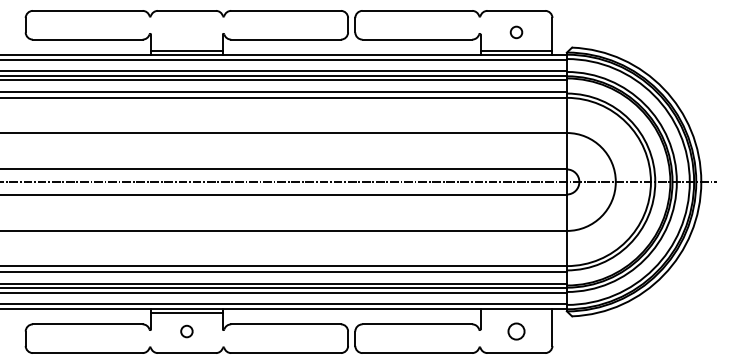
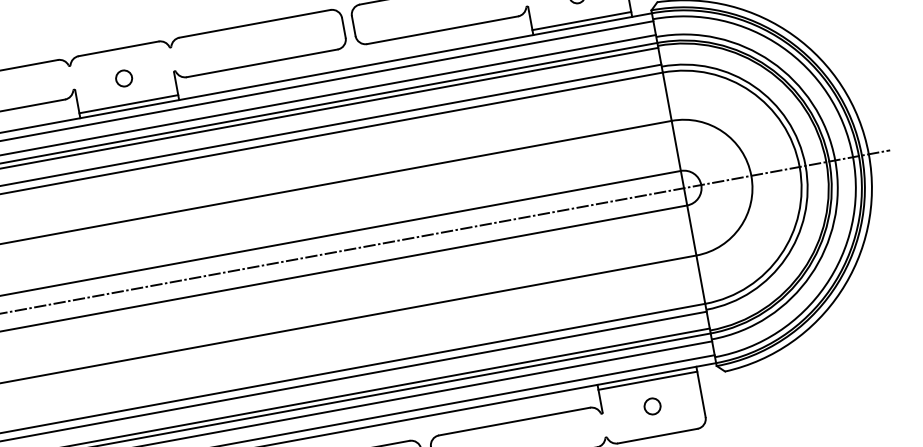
circle: (186, 32) -> (123, 78), added
line: (516, 312) -> (647, 380), added
circle: (516, 331) -> (652, 406), size x0.71

